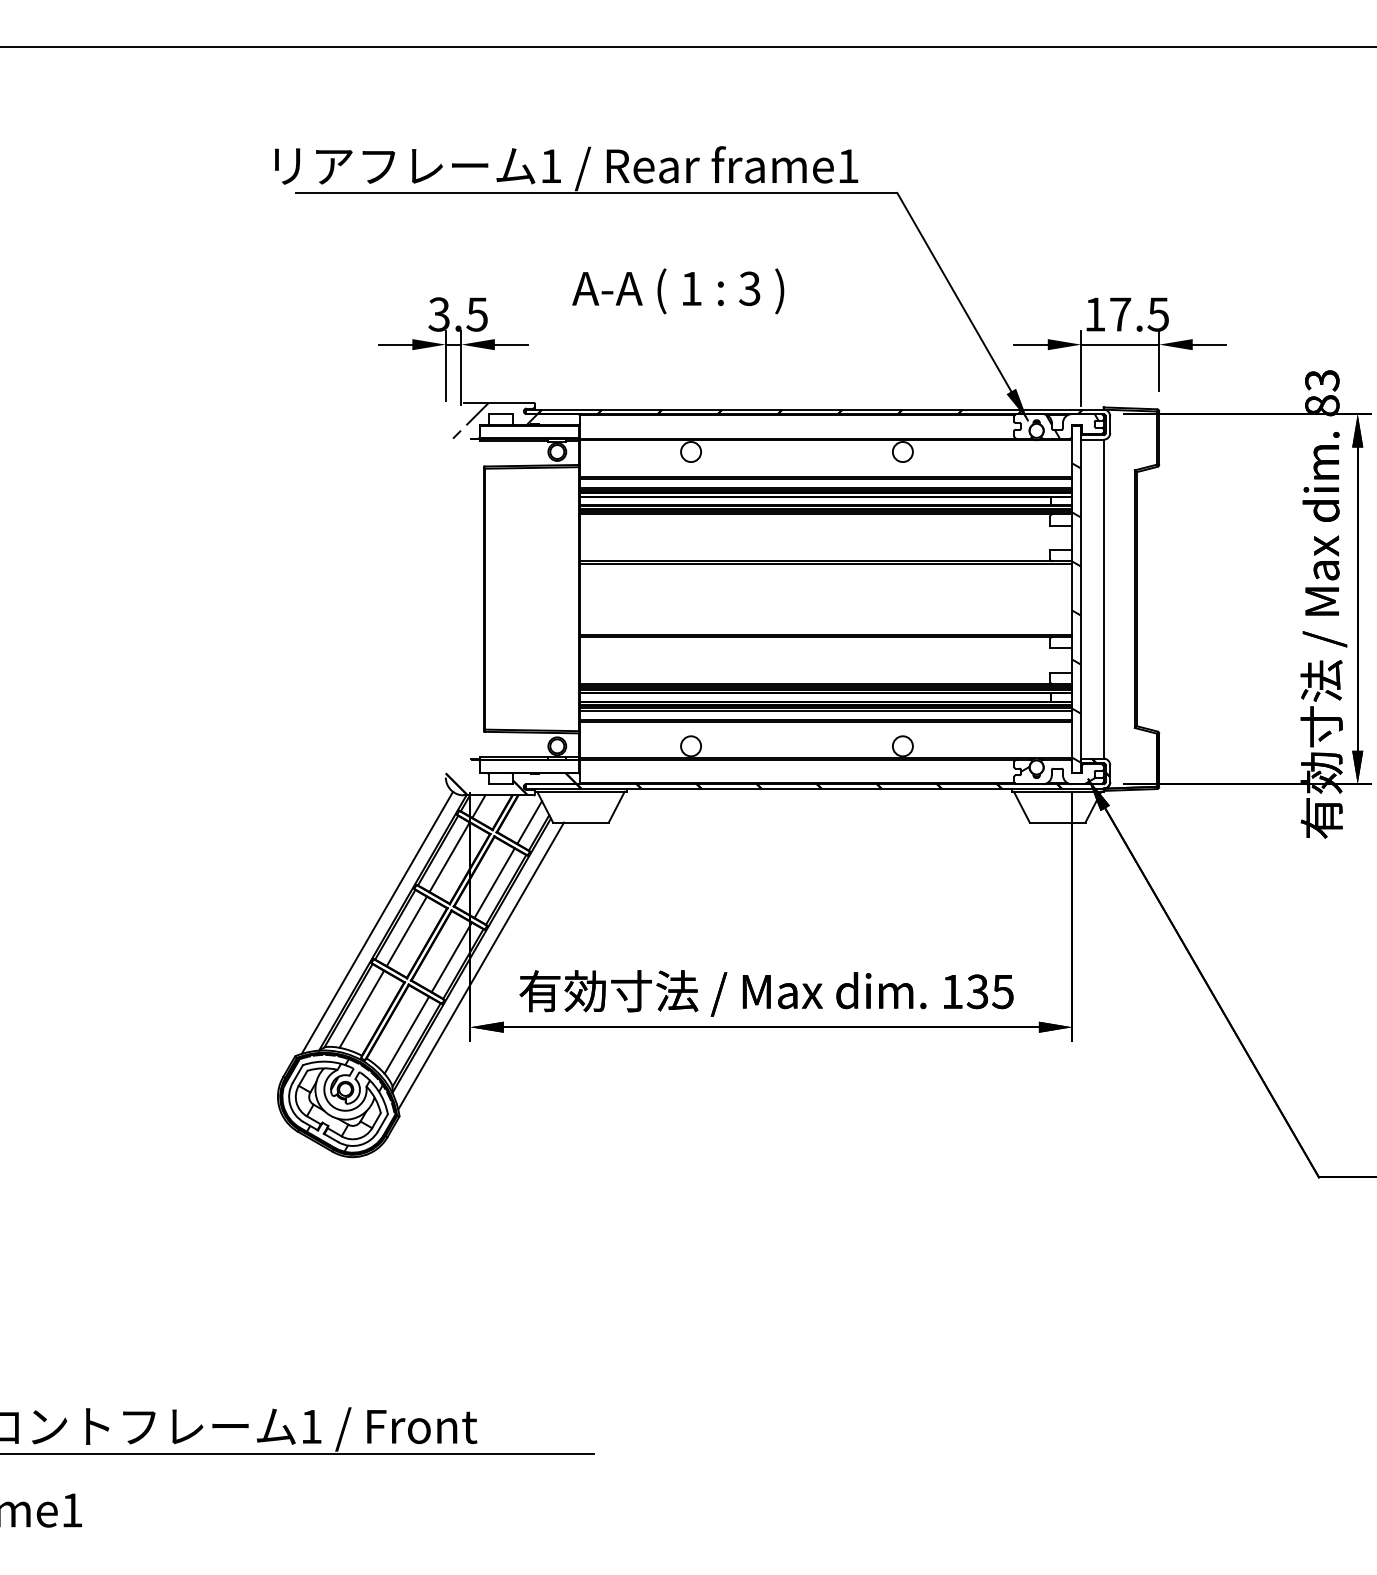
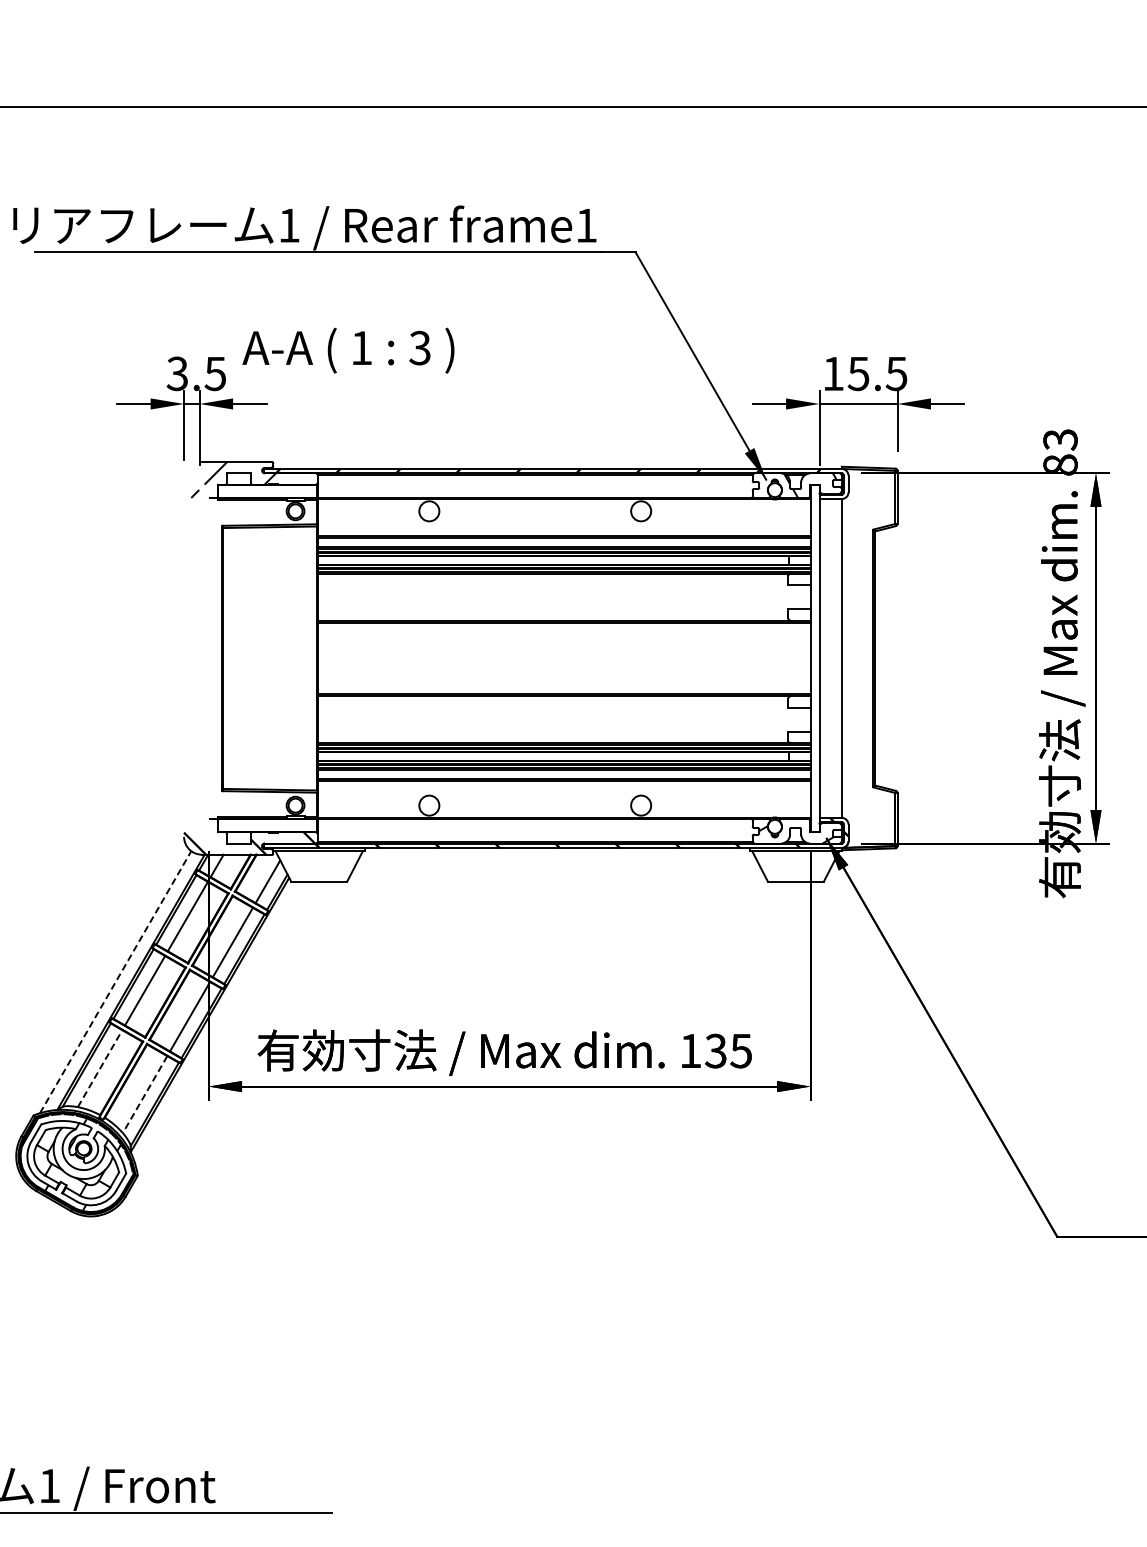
text: (678, 291) -> (348, 350), moved
text: (1120, 314) -> (858, 373), 17.5 -> 15.5
hatch: (1076, 612) -> (814, 671), removed
line: (377, 922) -> (115, 981), solid -> dashed
line: (481, 965) -> (219, 1024), removed
line: (362, 1008) -> (100, 1067), solid -> dashed
line: (406, 1035) -> (144, 1094), solid -> dashed

